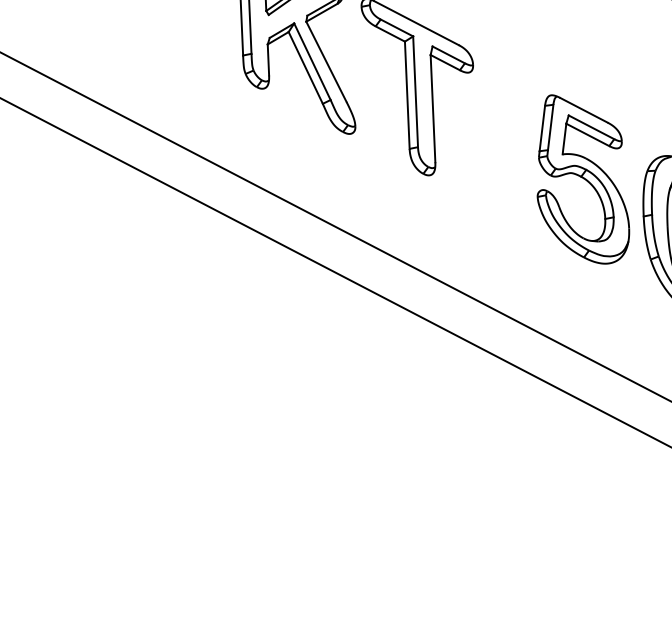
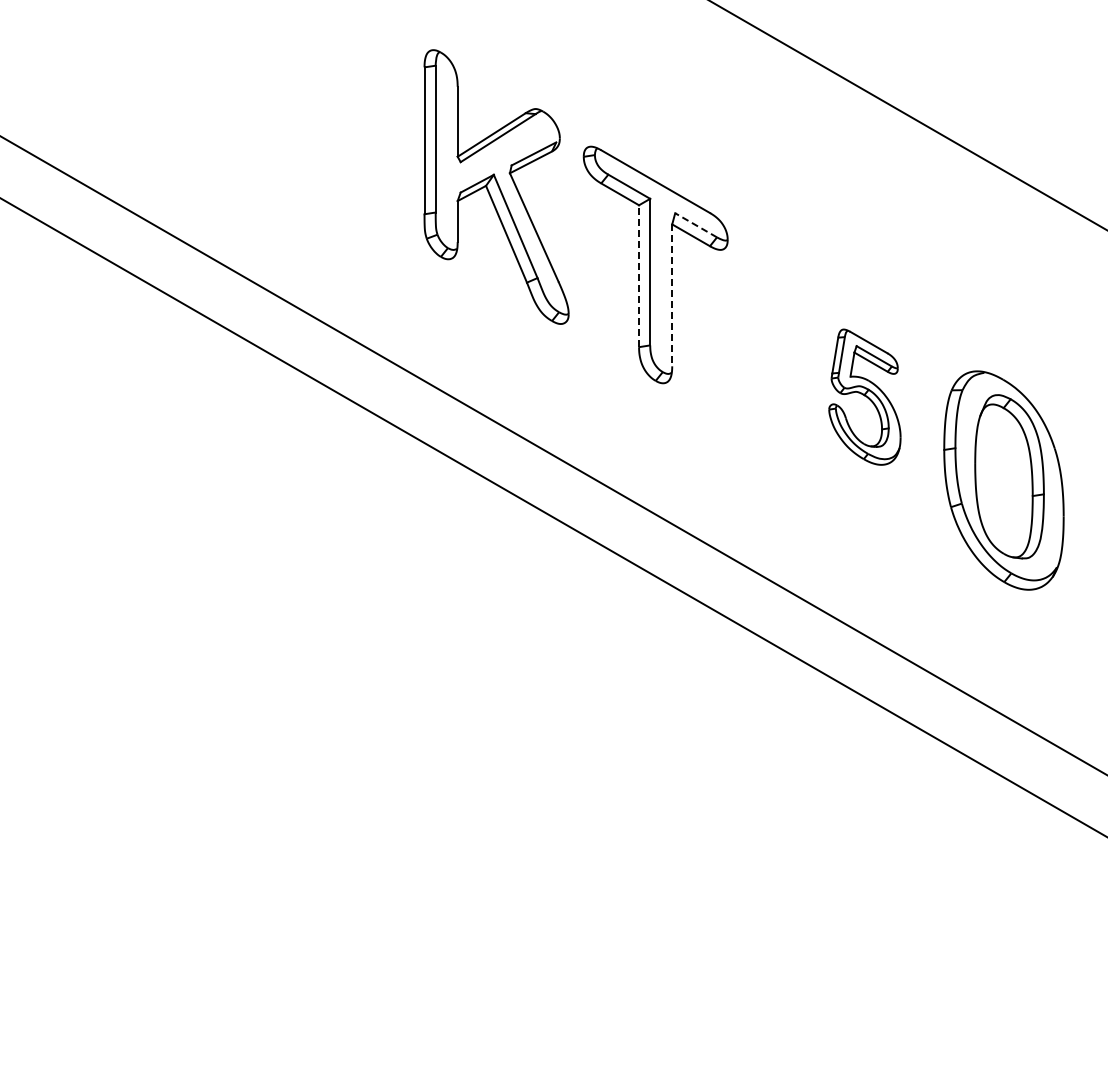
line: (448, 55) -> (695, 225), solid -> dashed
line: (407, 95) -> (639, 276), solid -> dashed
line: (433, 108) -> (672, 295), solid -> dashed
part: (581, 178) -> (864, 396), size x0.6

